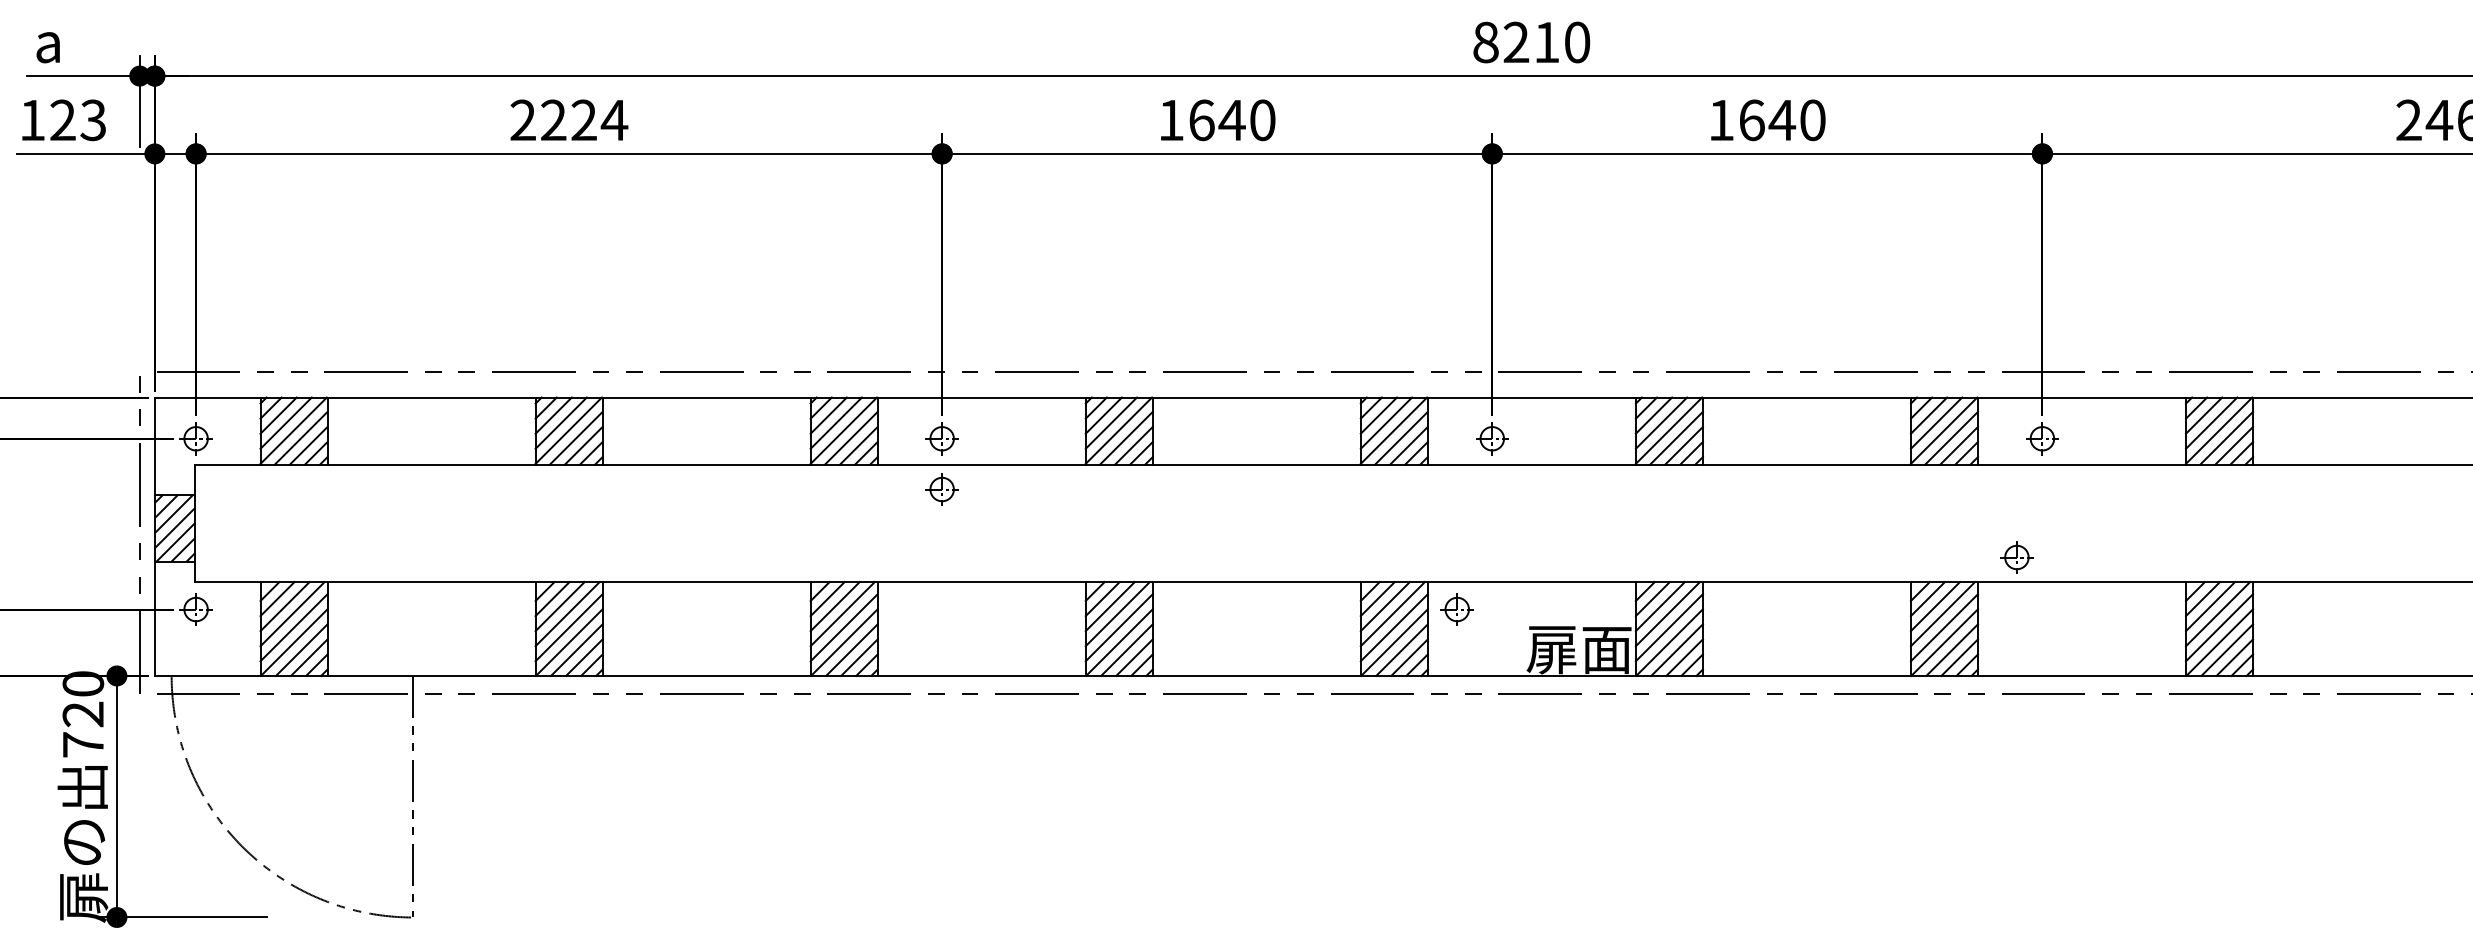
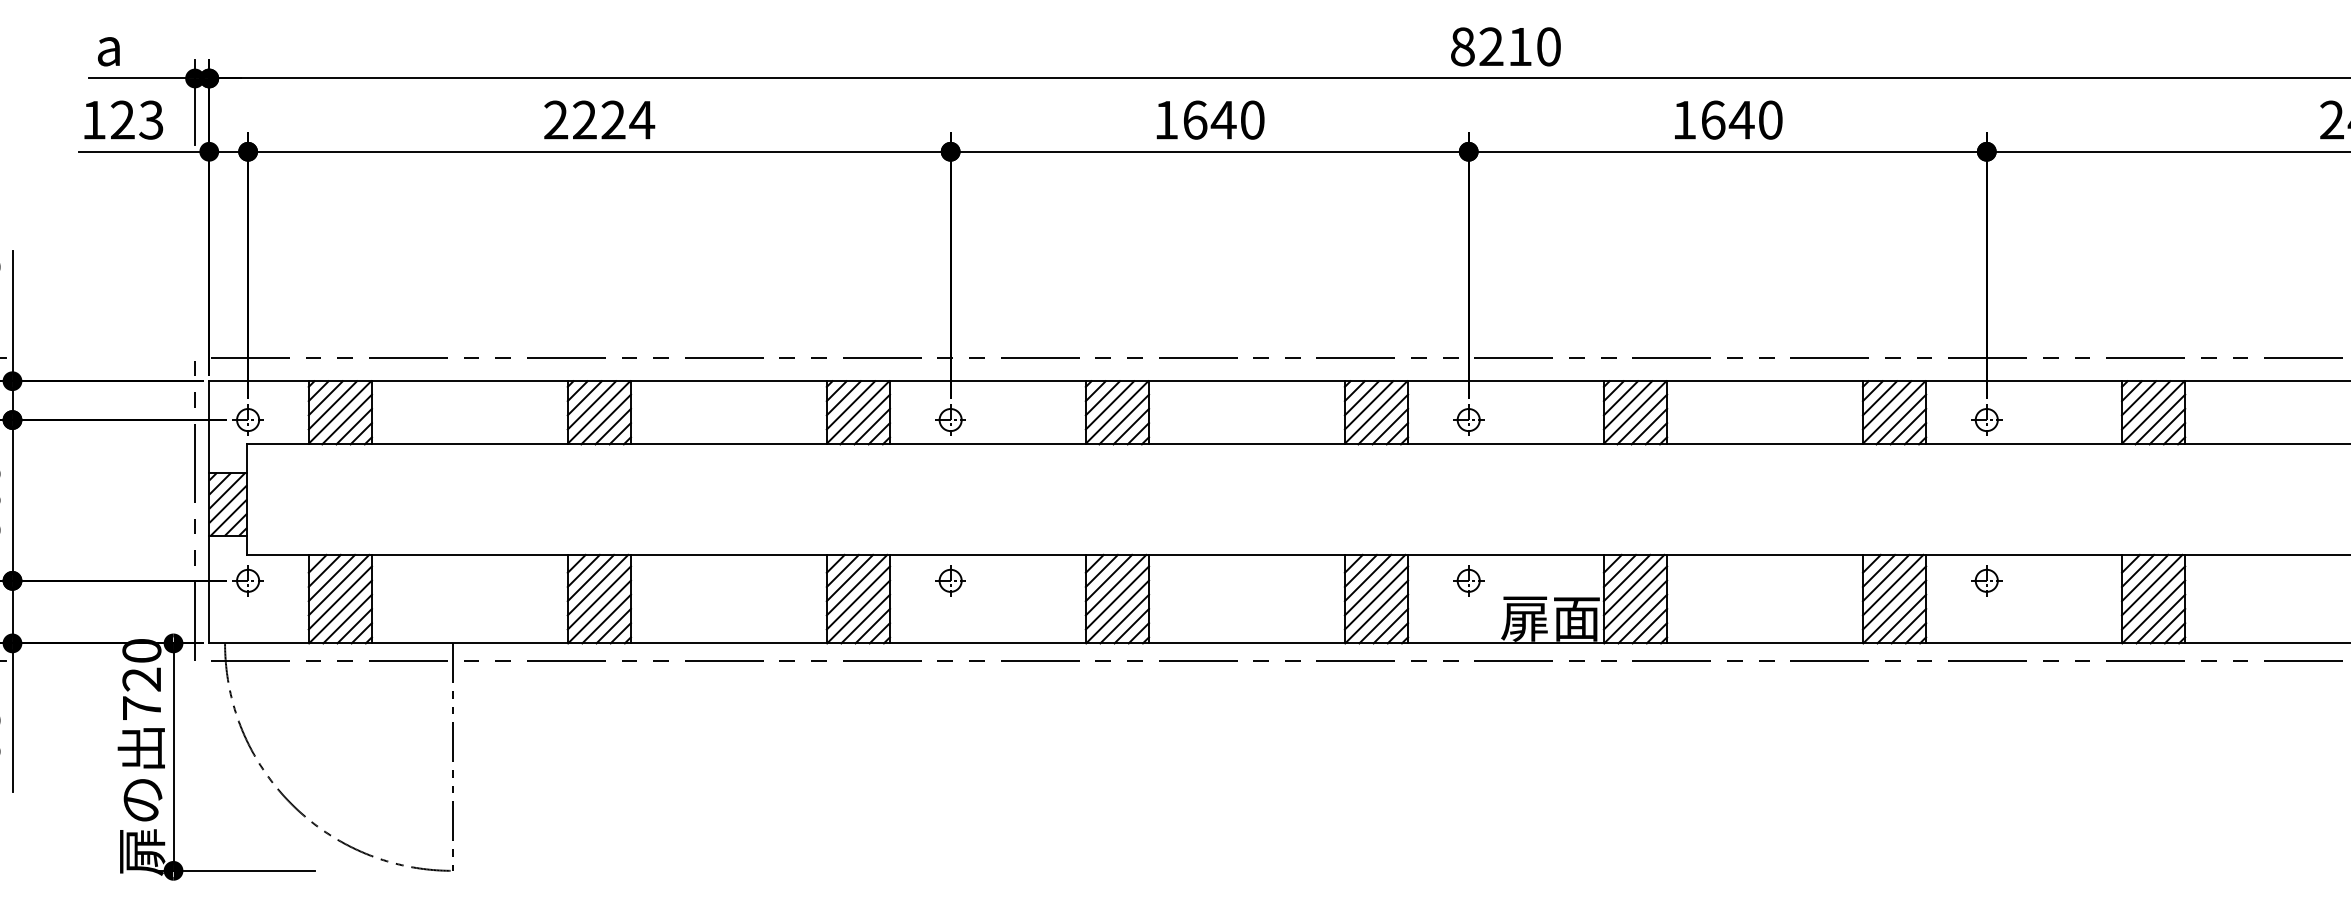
part: (941, 489) -> (950, 580), moved
part: (2016, 557) -> (1986, 580), moved
part: (1457, 609) -> (1468, 580), moved

